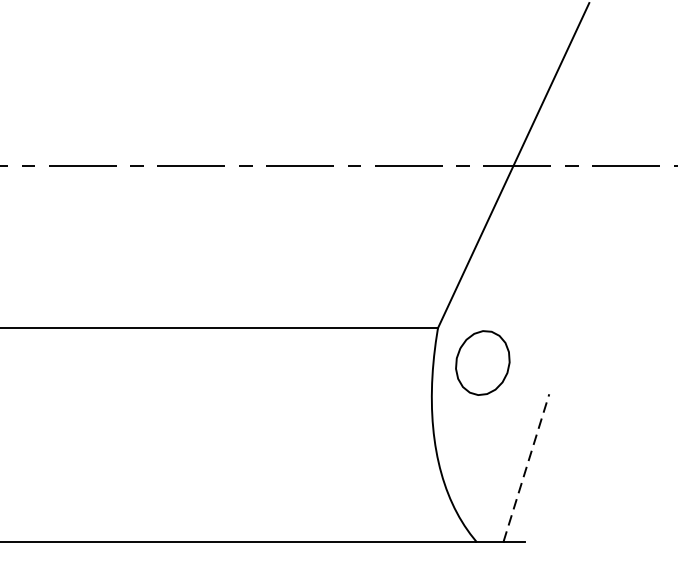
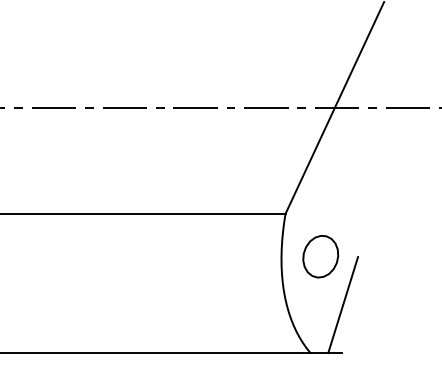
part: (482, 362) -> (320, 256), moved
line: (526, 467) -> (343, 304), dashed -> solid

